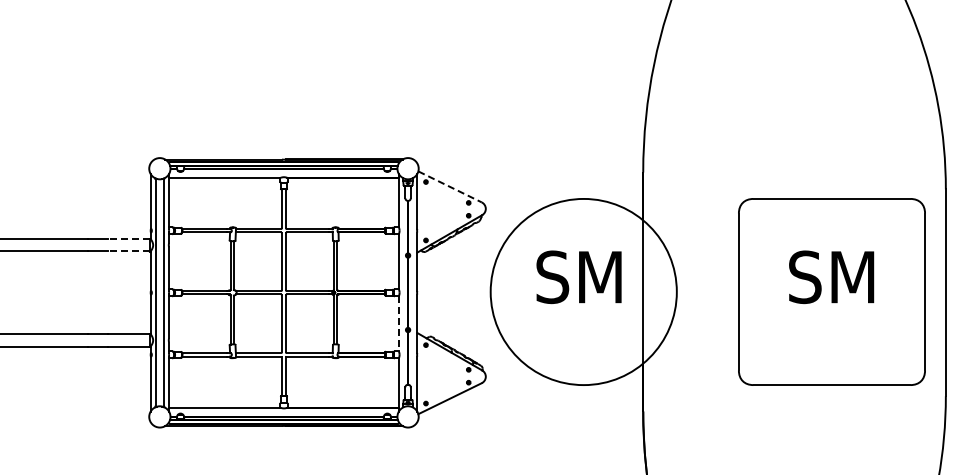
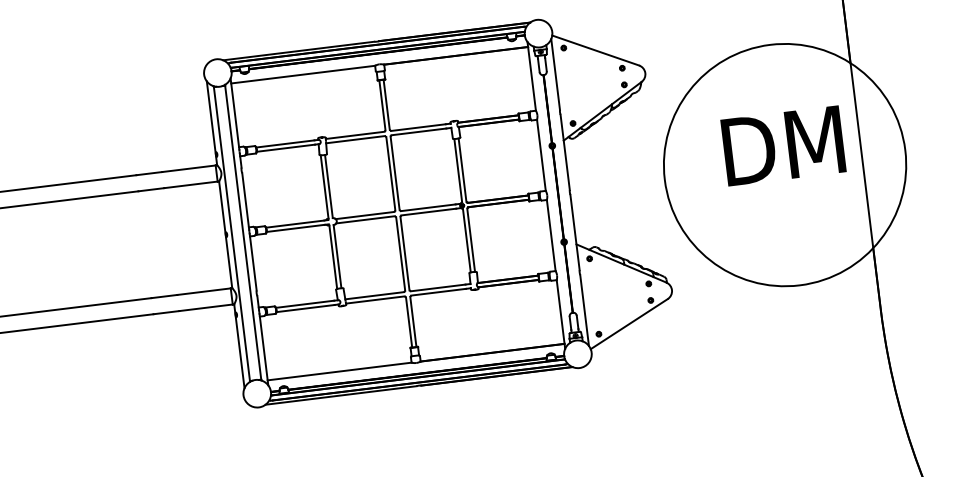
line: (450, 187) -> (596, 51), dashed -> solid
line: (128, 239) -> (188, 169), dashed -> solid
line: (128, 251) -> (190, 184), dashed -> solid
text: (583, 277) -> (782, 146), SM -> DM
line: (398, 323) -> (550, 235), dashed -> solid

